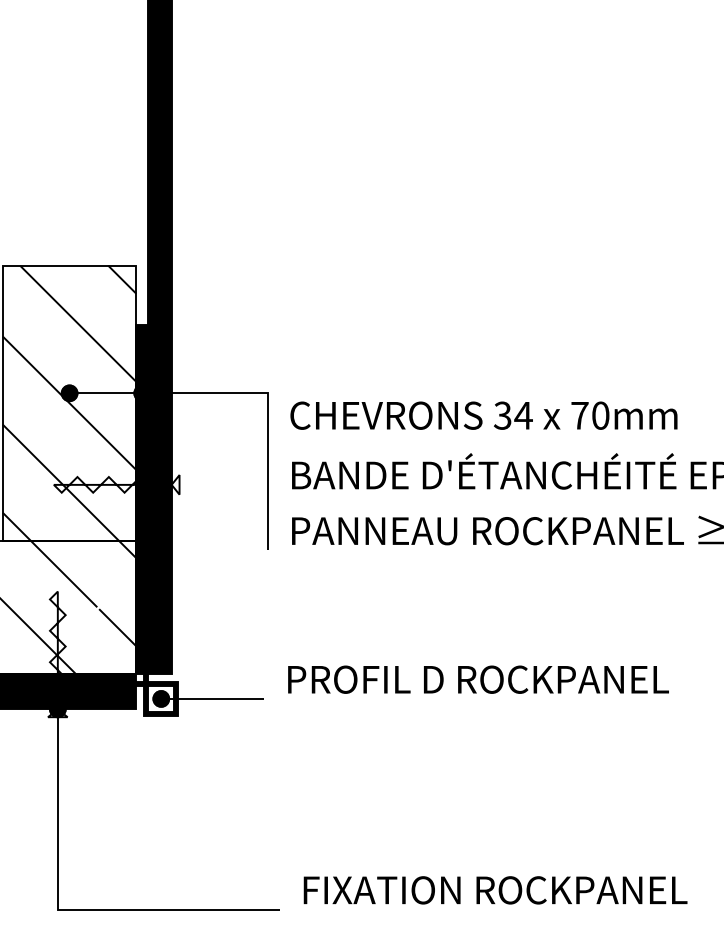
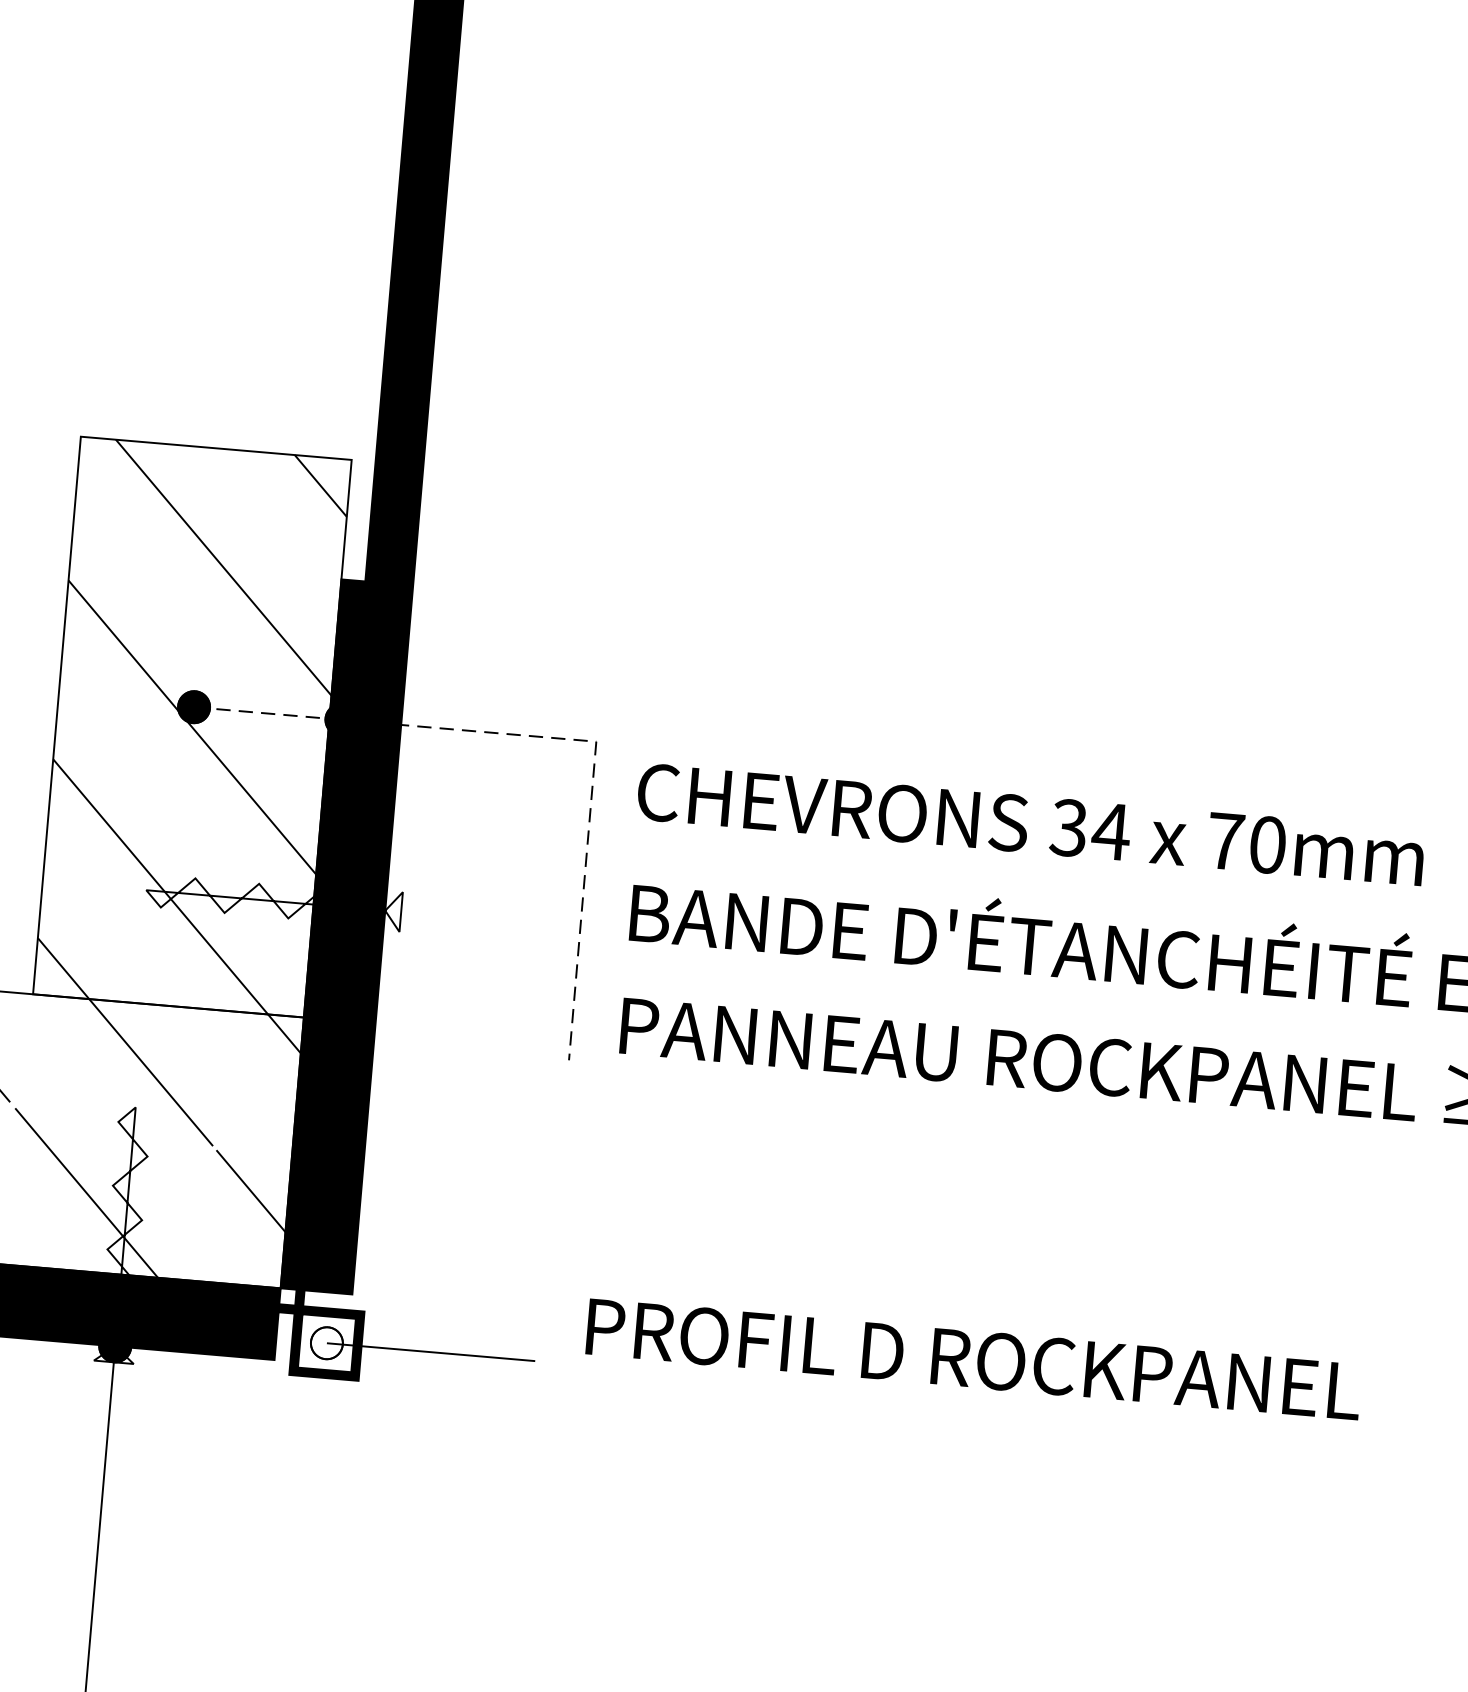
line: (247, 393) -> (554, 738), solid -> dashed
fill: (161, 698) -> (327, 1342), removed

